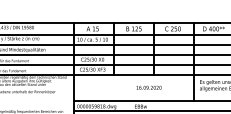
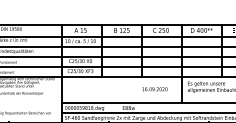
text: (148, 88) -> (154, 89), moved

